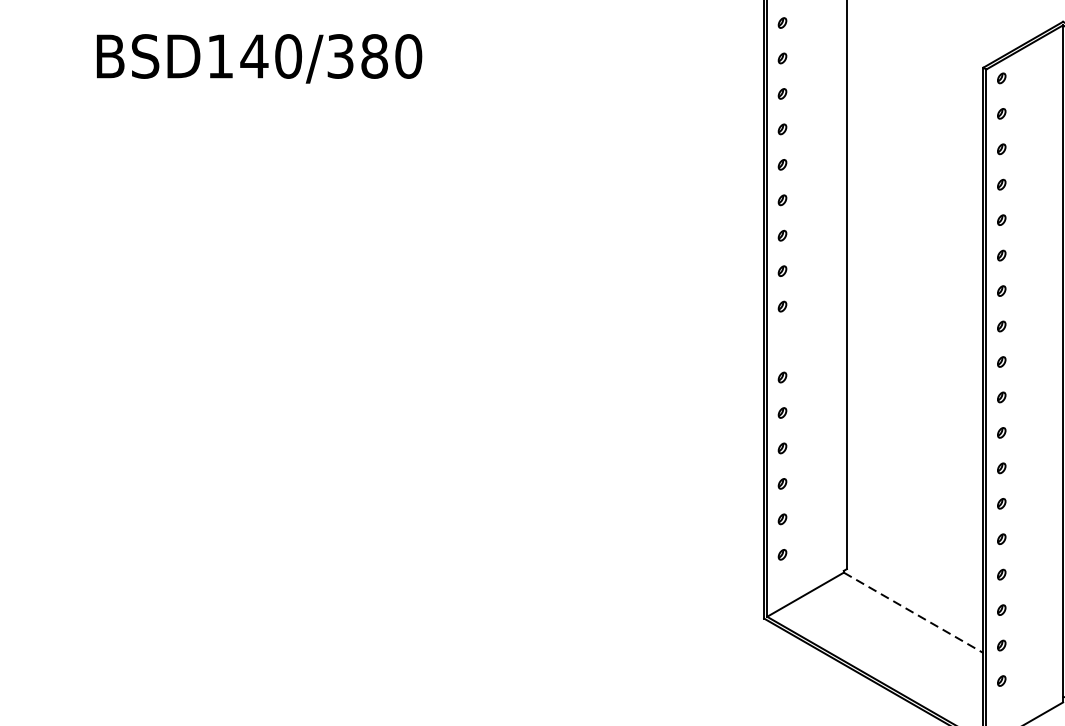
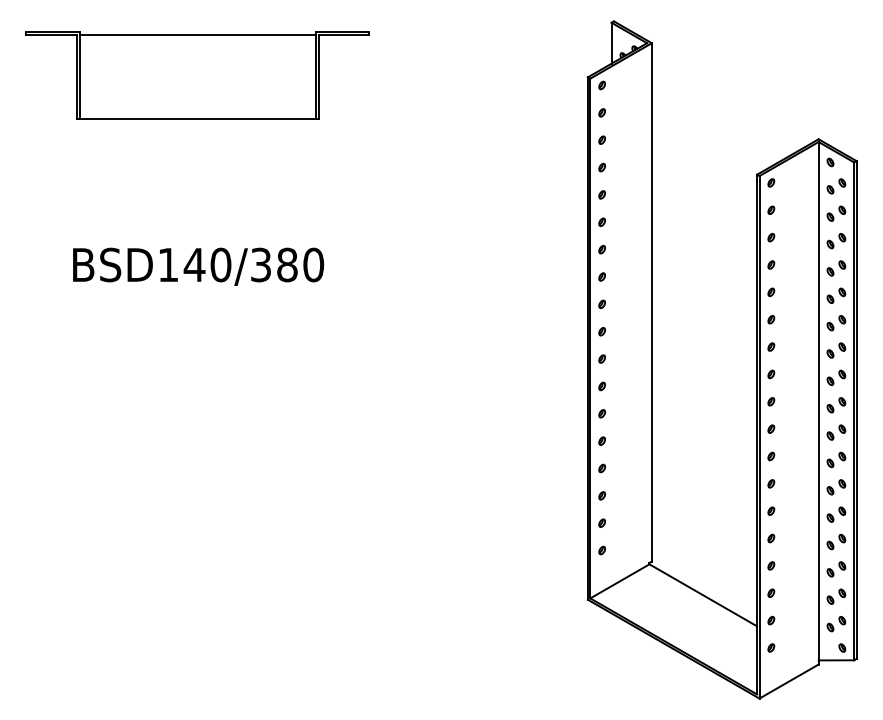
text: (259, 58) -> (198, 266), moved
part: (781, 342) -> (601, 386), added
line: (913, 613) -> (703, 595), dashed -> solid

